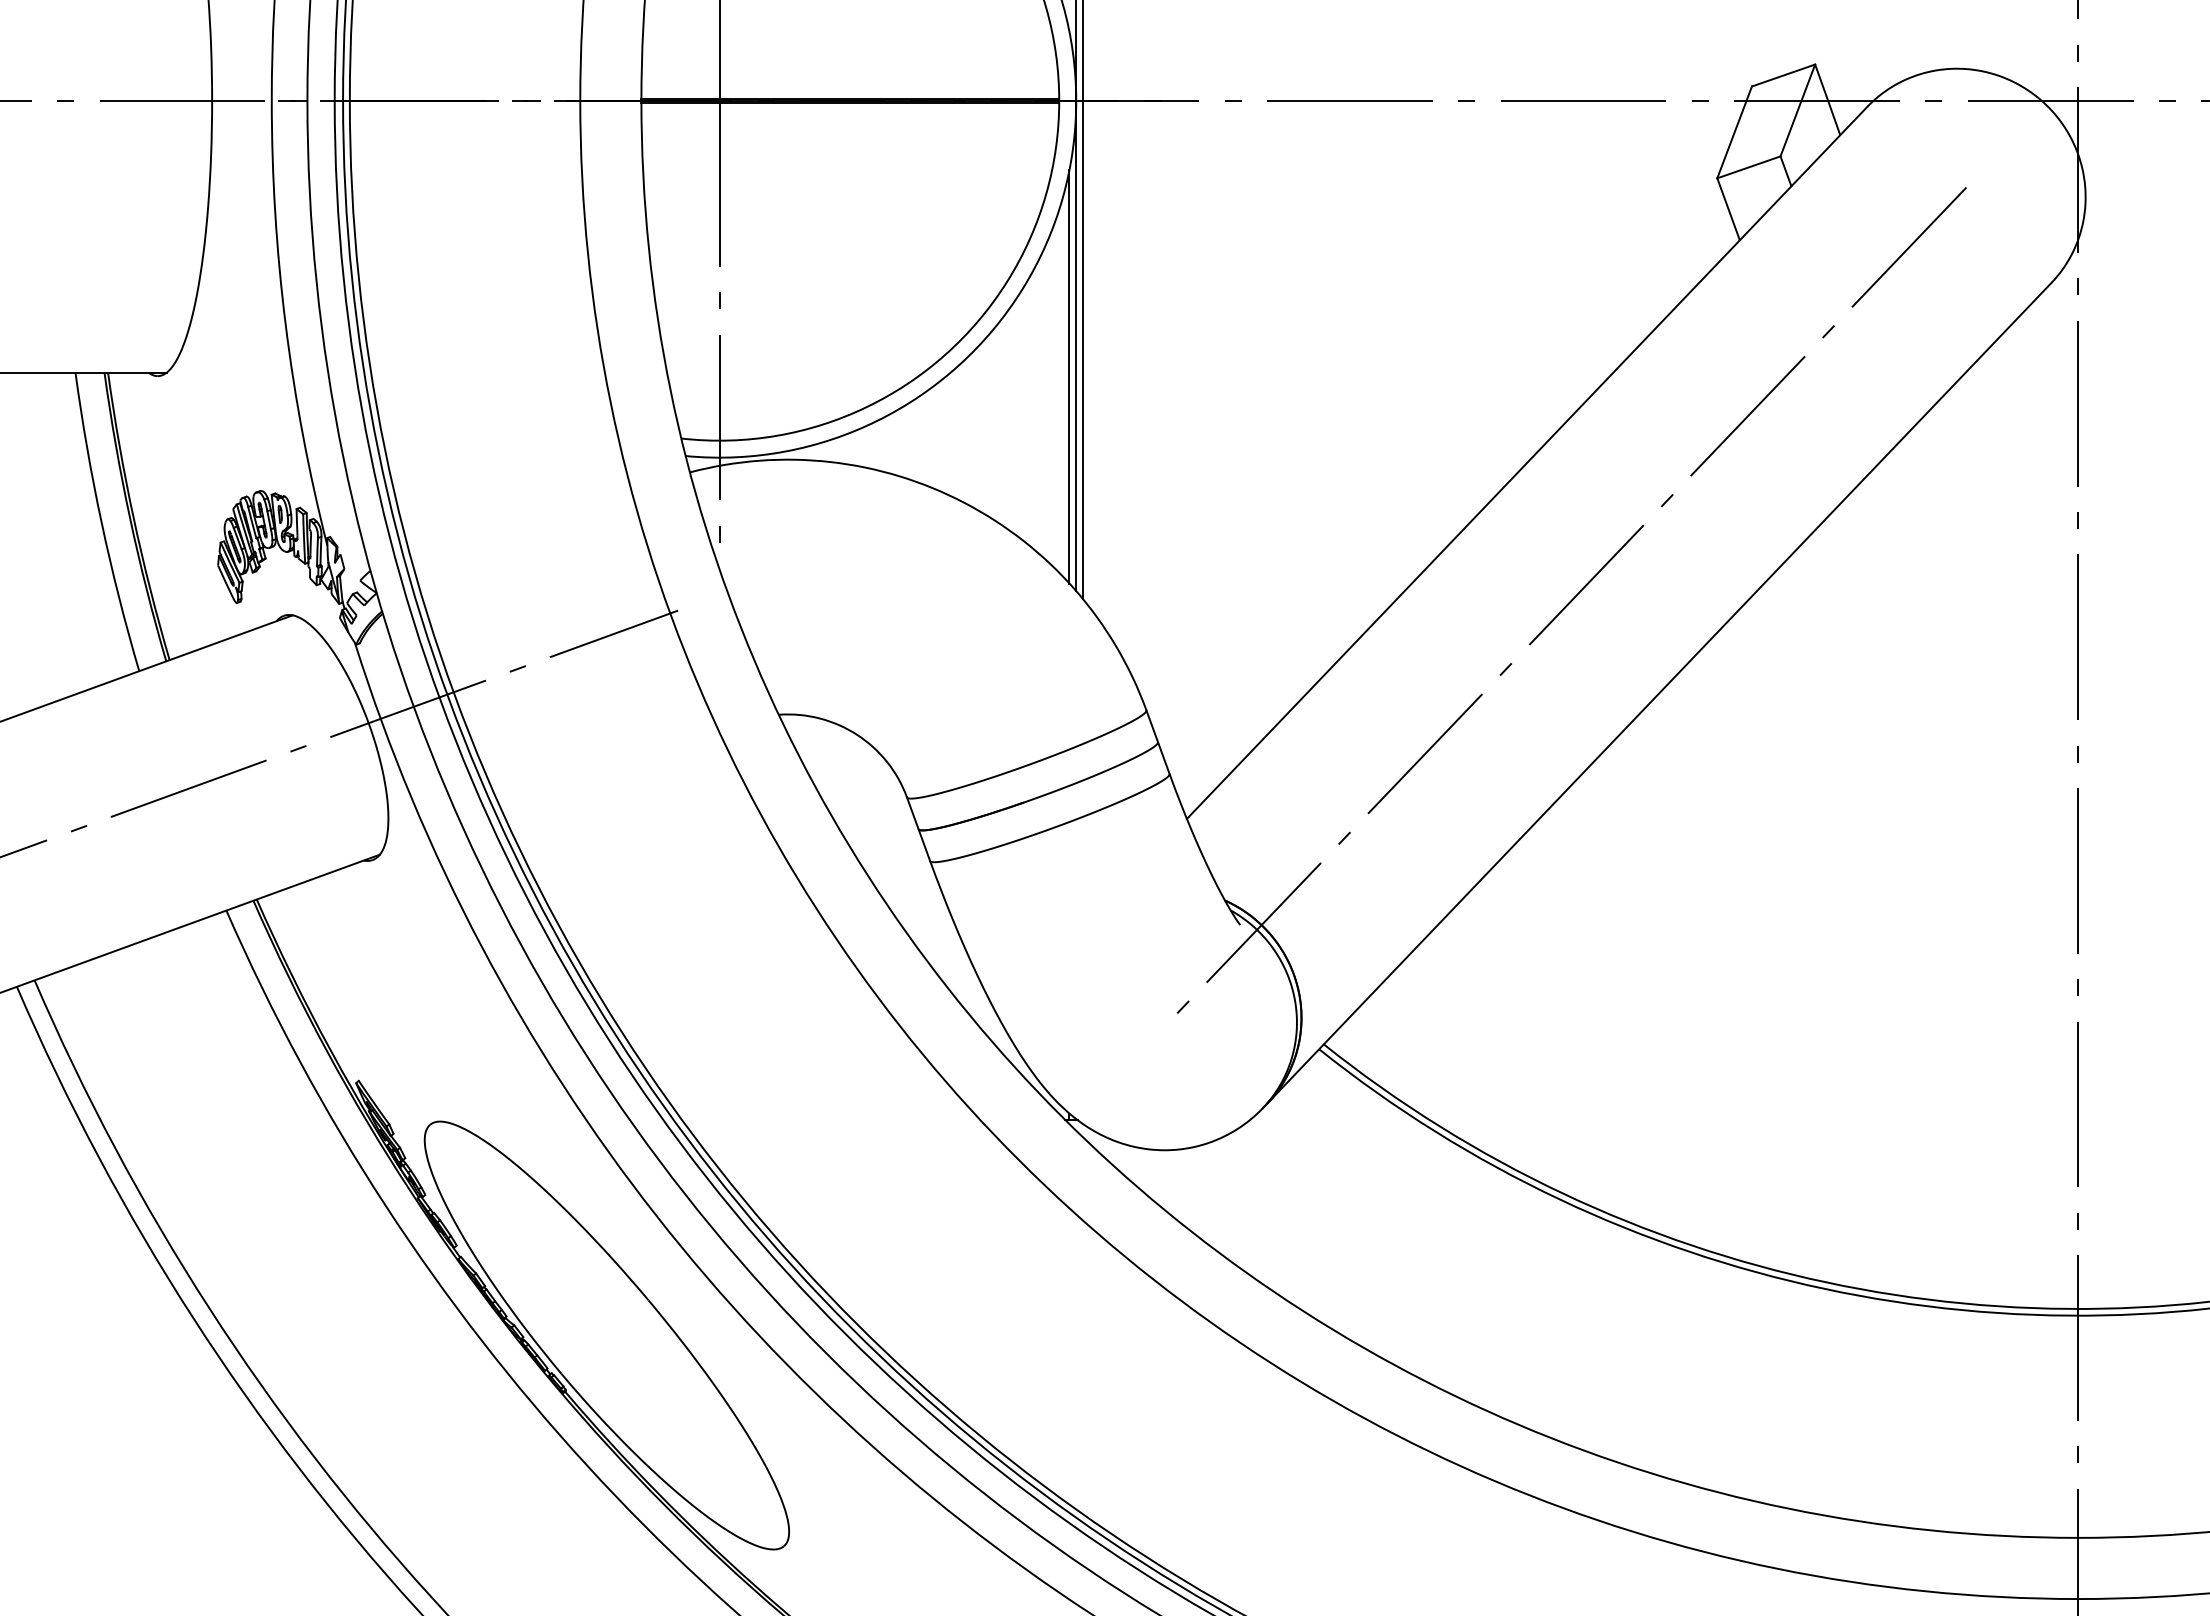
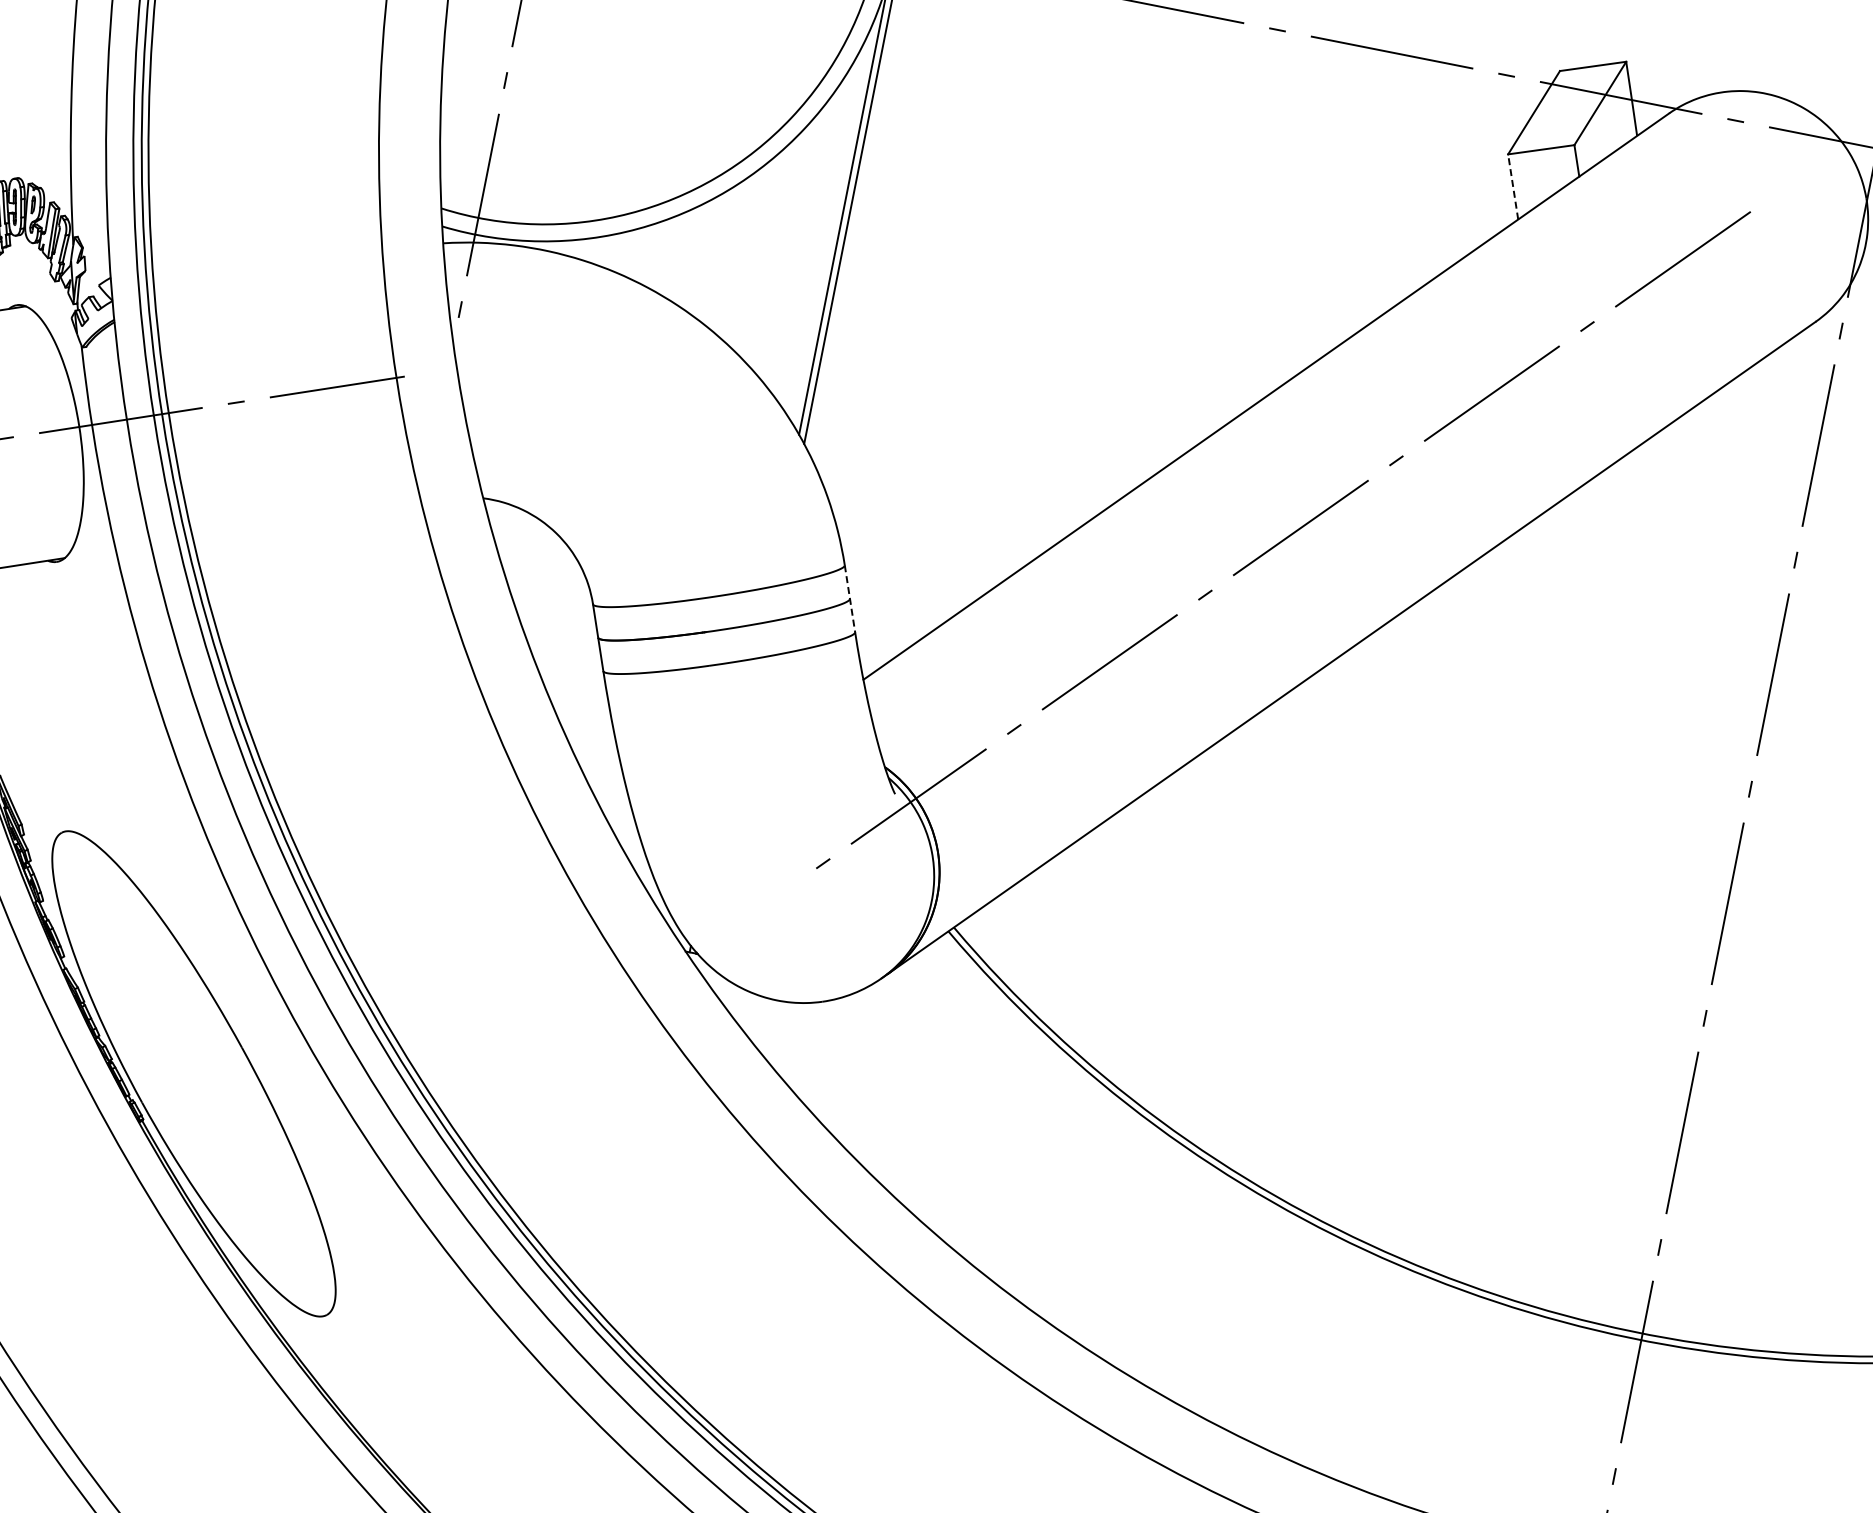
line: (1728, 209) -> (1513, 187), solid -> dashed
line: (1069, 376) -> (834, 222), removed
line: (1157, 742) -> (849, 599), solid -> dashed

